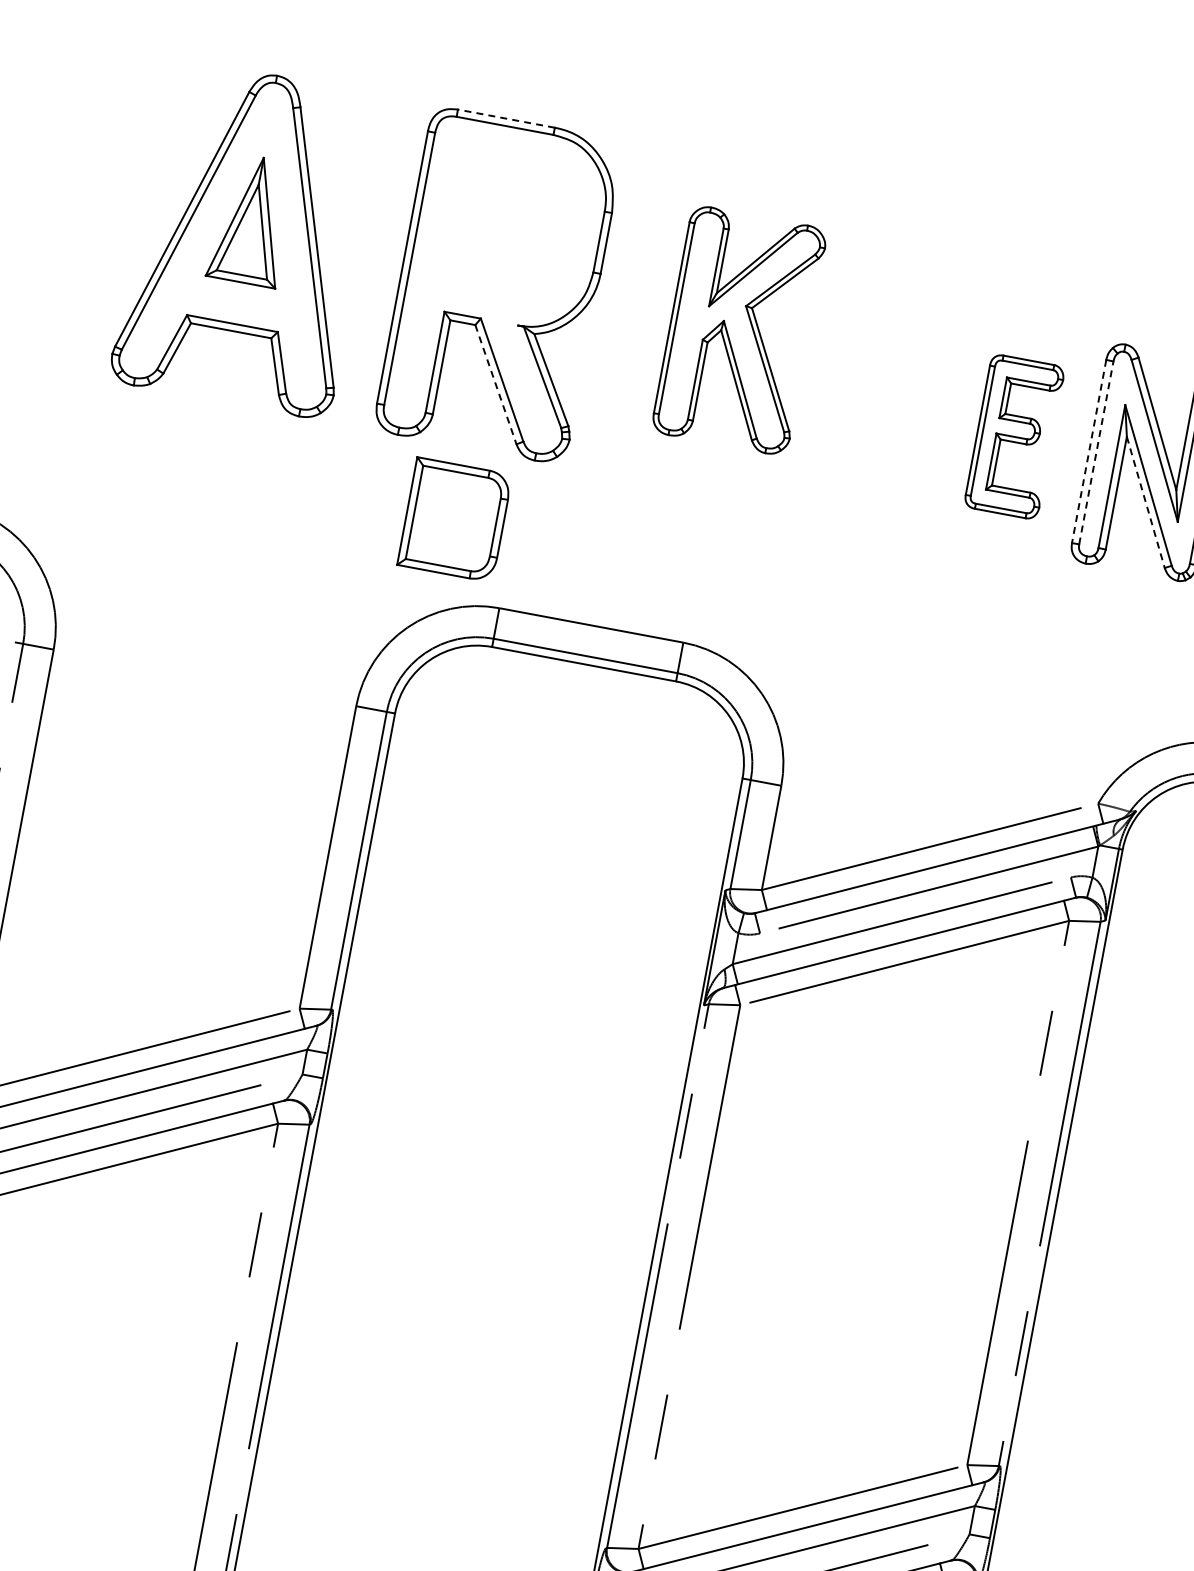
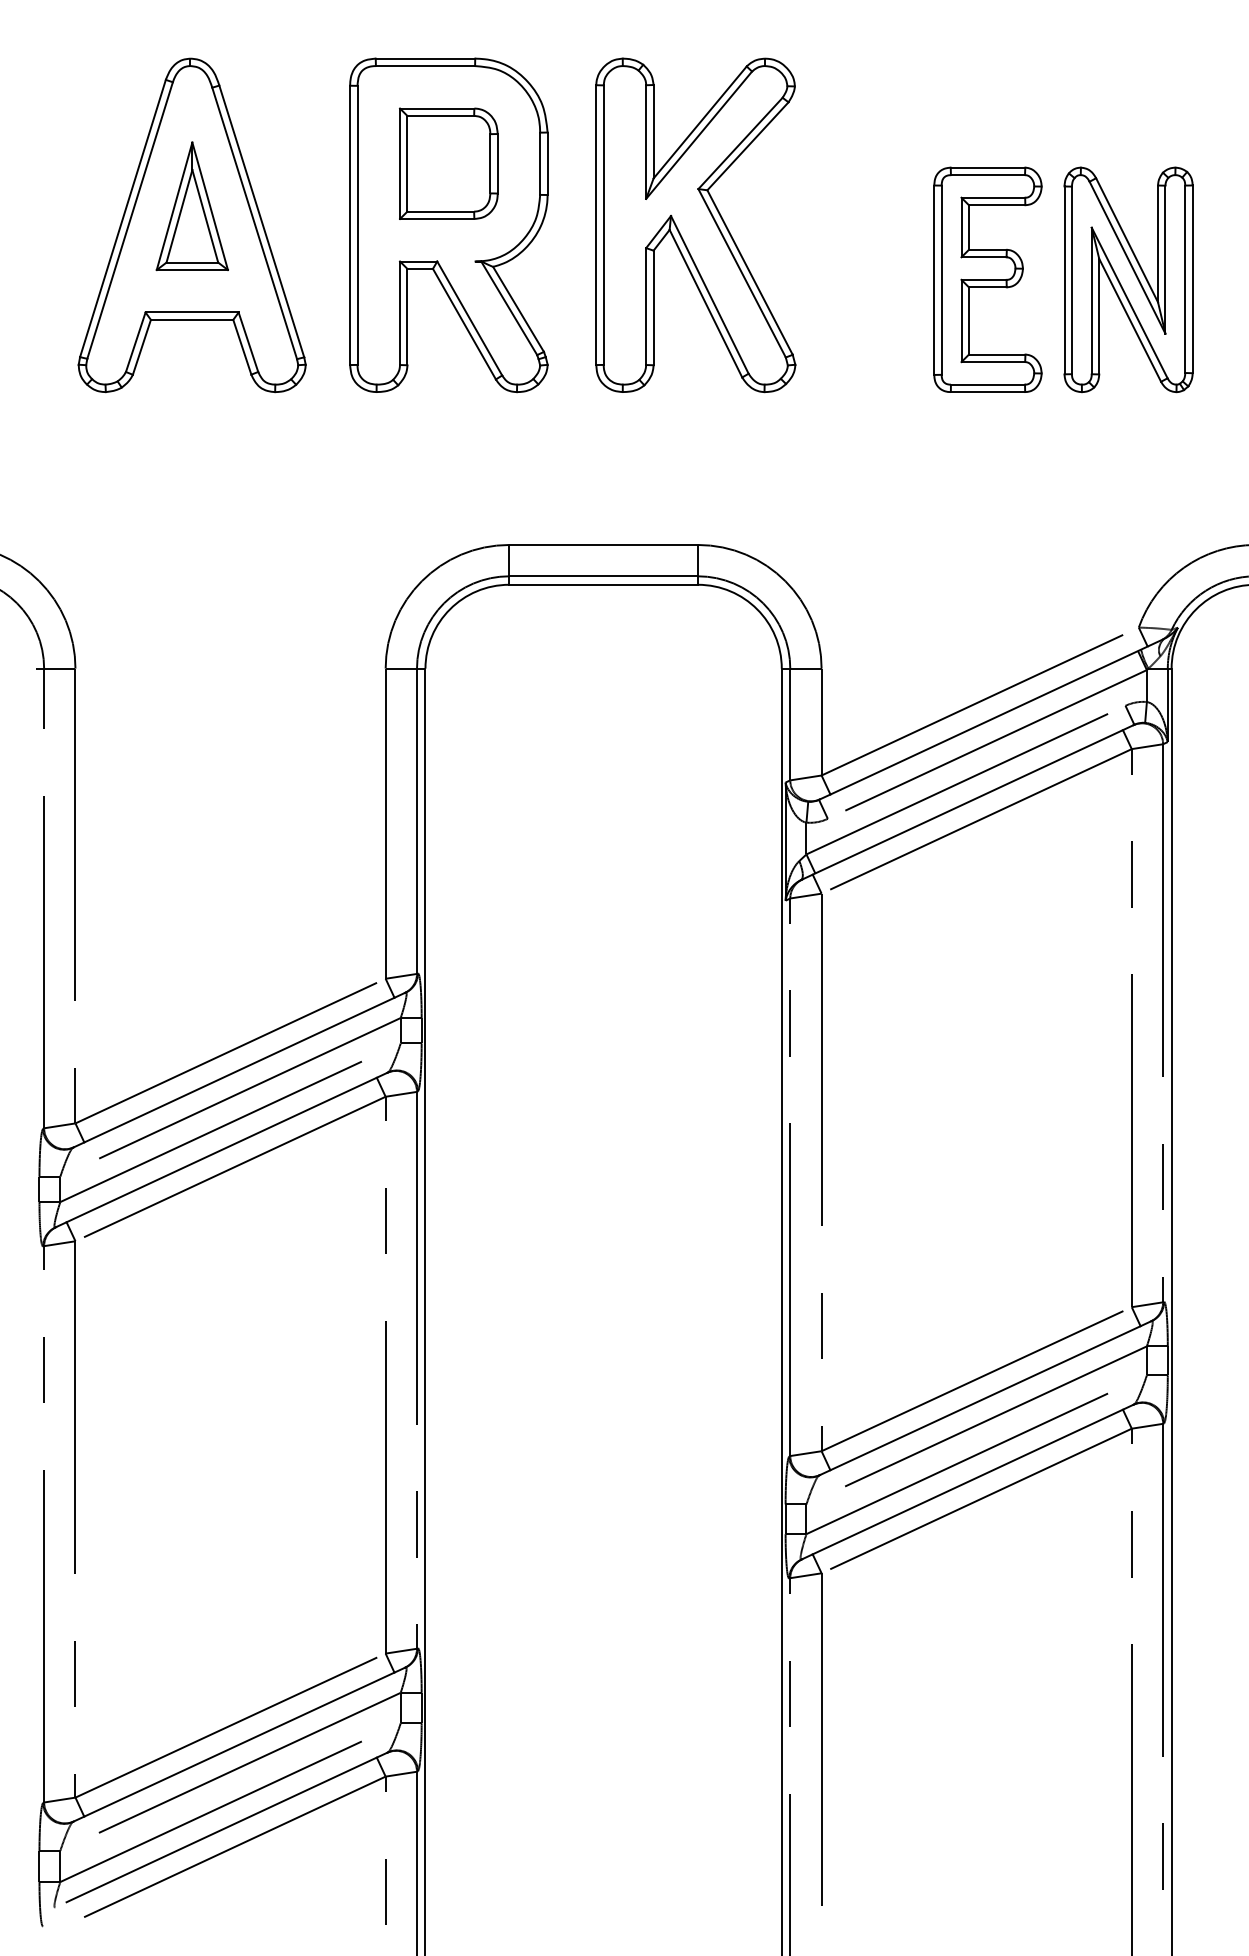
line: (506, 118) -> (425, 58), dashed -> solid
part: (739, 330) -> (695, 225), size x1.43
line: (495, 385) -> (464, 324), dashed -> solid
part: (1014, 436) -> (987, 279), size x1.43
line: (1089, 451) -> (1064, 280), dashed -> solid
line: (1095, 452) -> (1071, 280), dashed -> solid
line: (1146, 502) -> (1130, 320), dashed -> solid
part: (454, 519) -> (448, 163), moved

